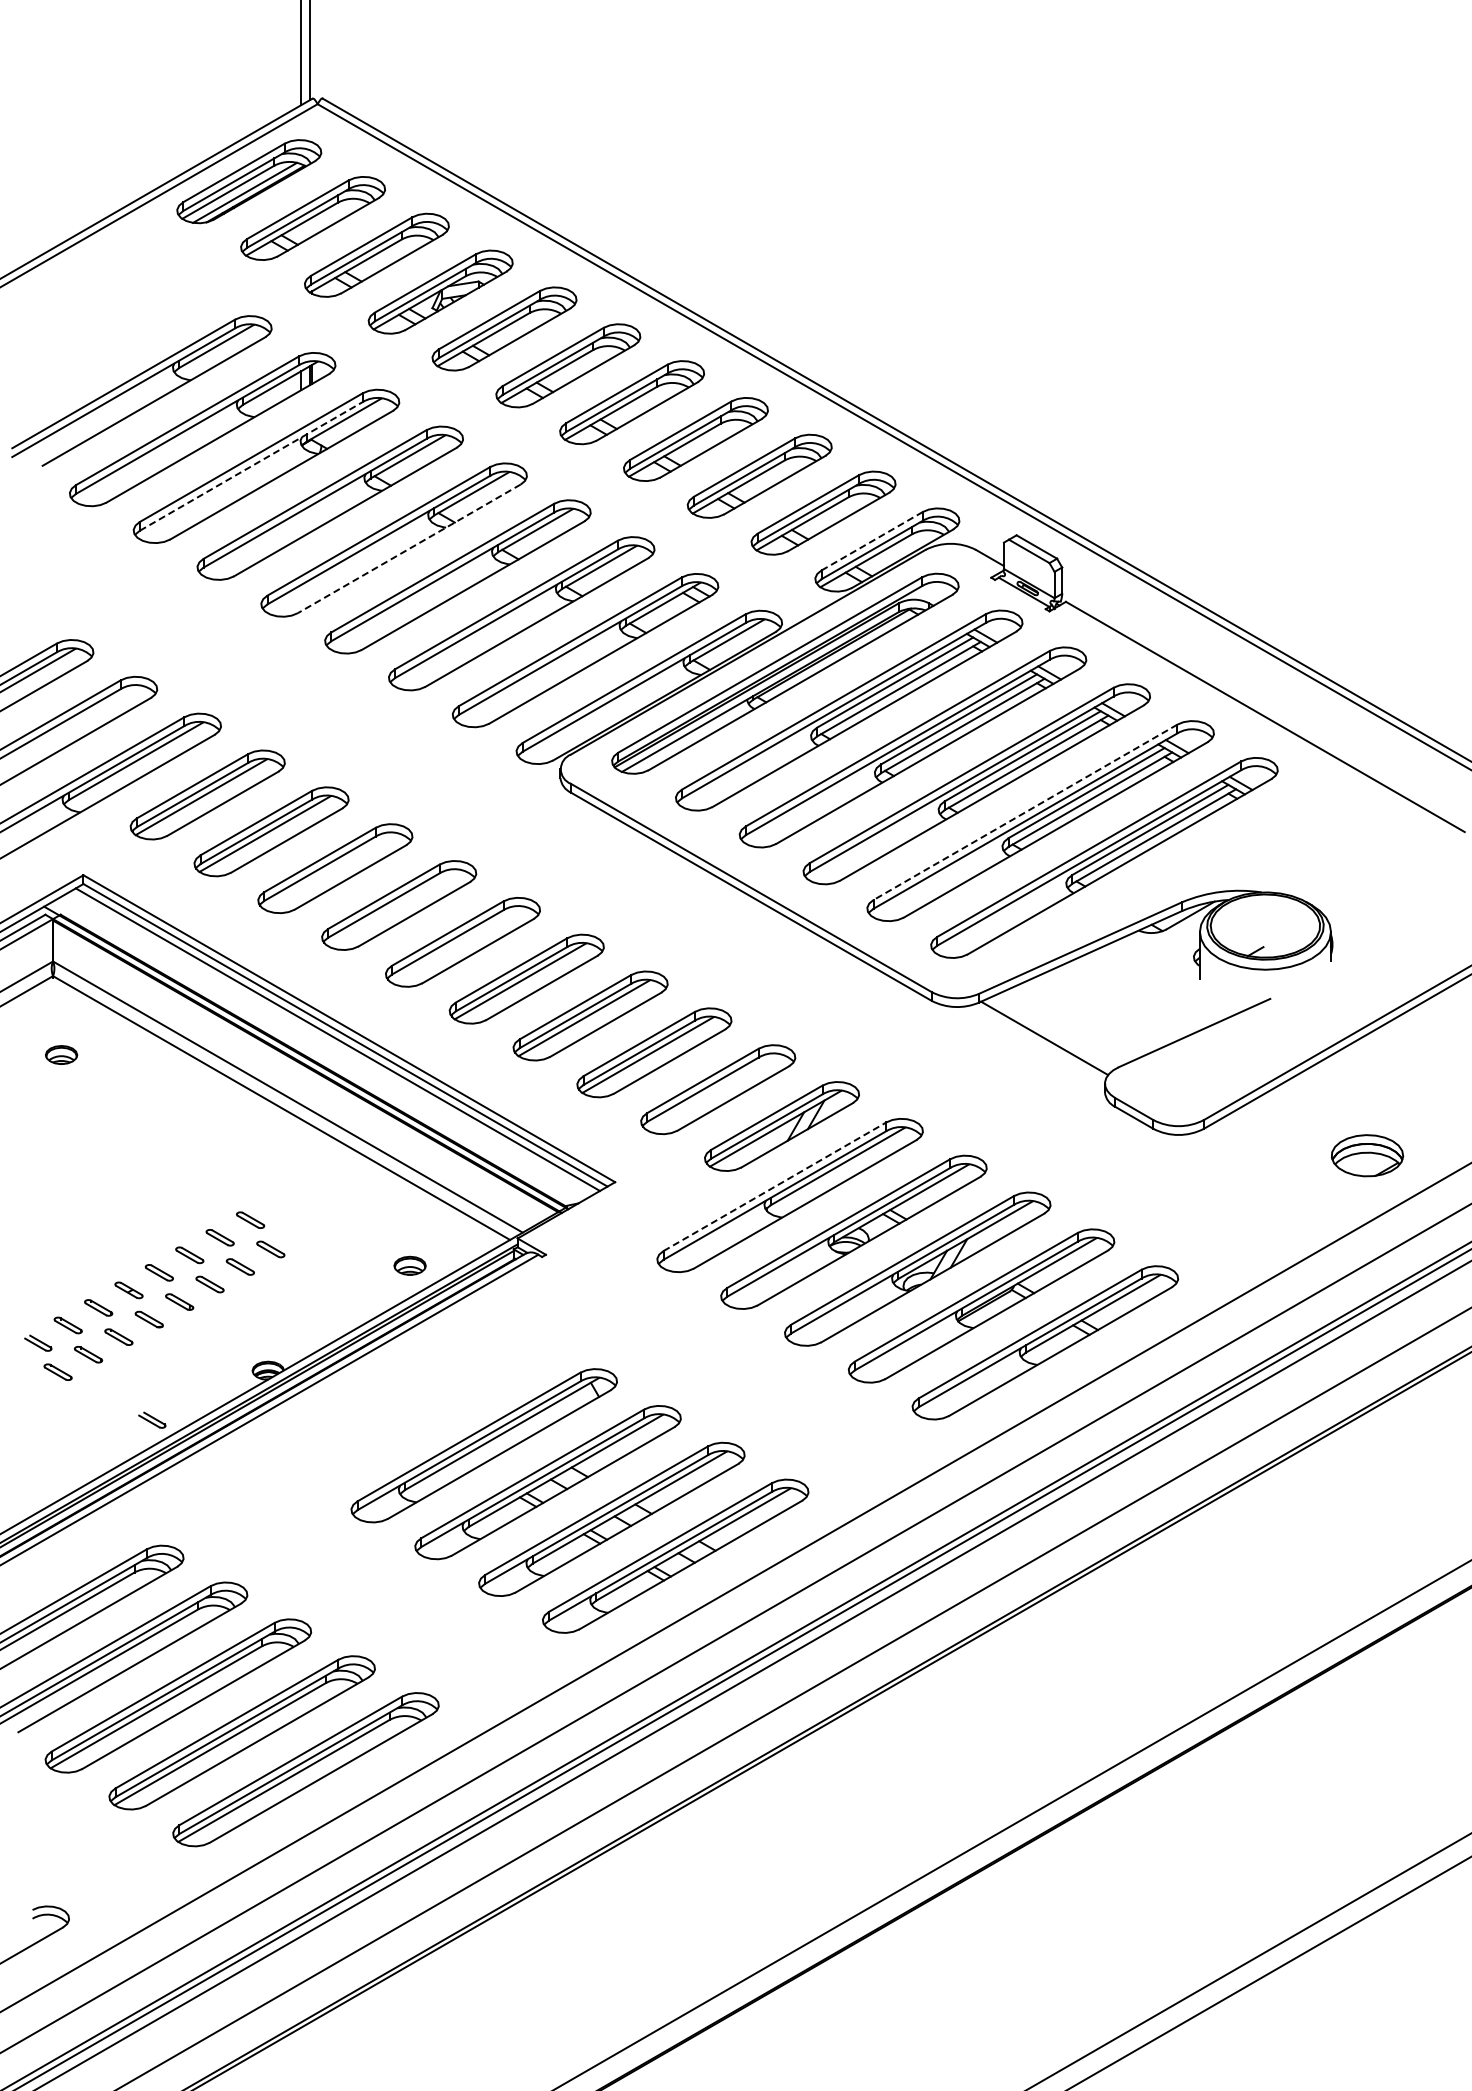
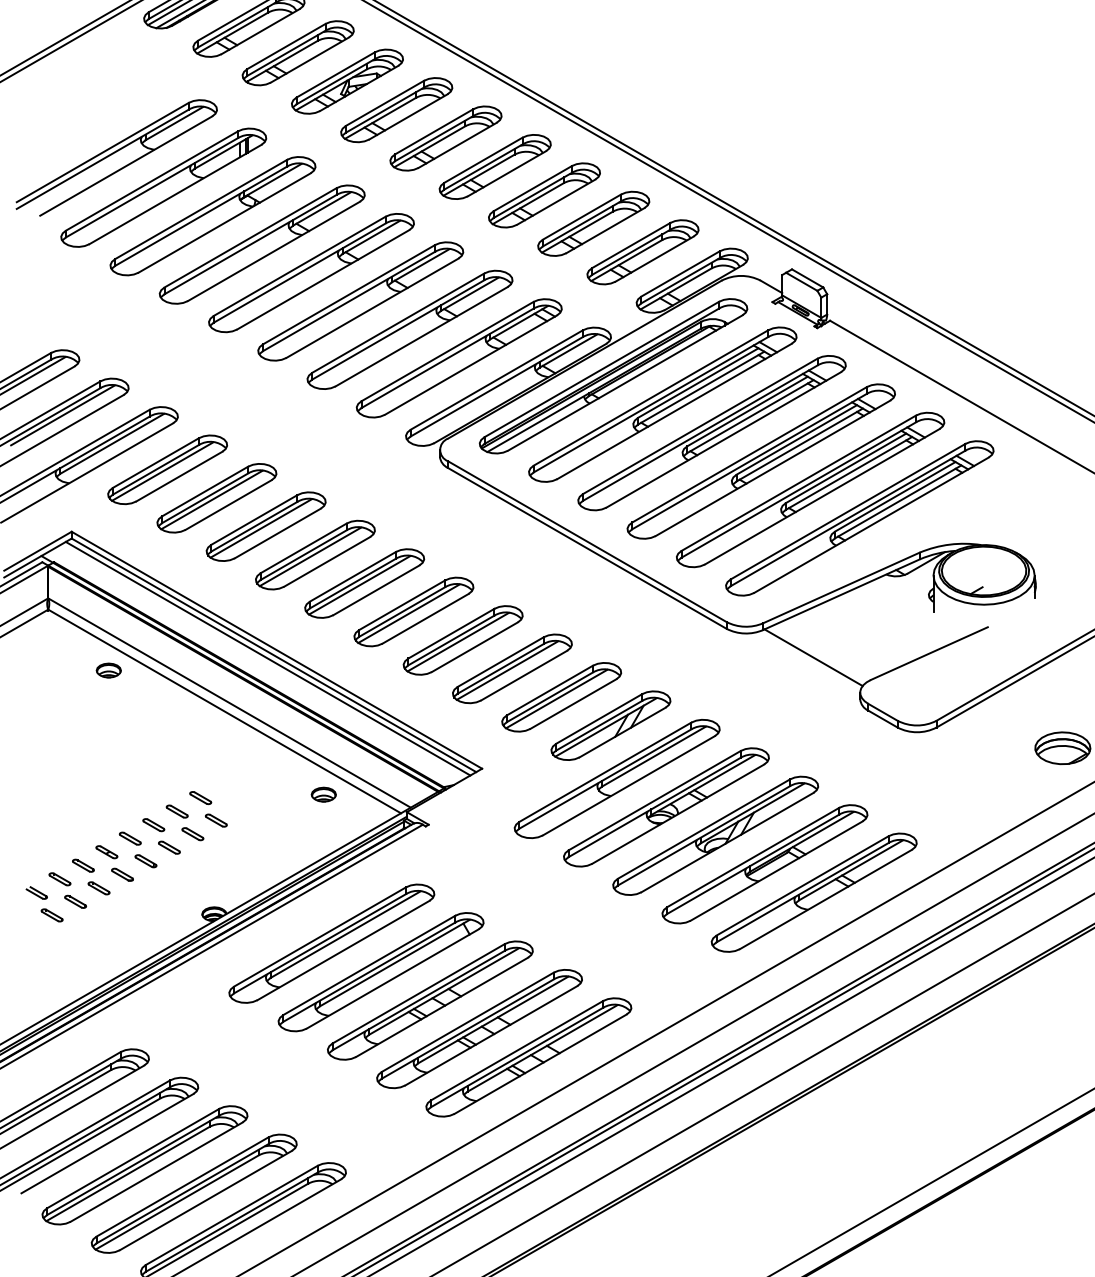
line: (251, 466) -> (201, 216), dashed -> solid
line: (872, 541) -> (680, 274), dashed -> solid
line: (409, 548) -> (323, 279), dashed -> solid
line: (71, 724) -> (62, 415), added
line: (1025, 812) -> (798, 483), dashed -> solid
line: (328, 870) -> (260, 528), added
line: (392, 907) -> (310, 556), added
line: (456, 944) -> (359, 585), added
part: (61, 1054) -> (108, 670), moved
line: (711, 1091) -> (556, 698), added
line: (774, 1186) -> (605, 772), dashed -> solid
part: (409, 1265) -> (323, 794), moved
part: (420, 1408) -> (331, 943), added
part: (152, 1419) -> (125, 951), removed

